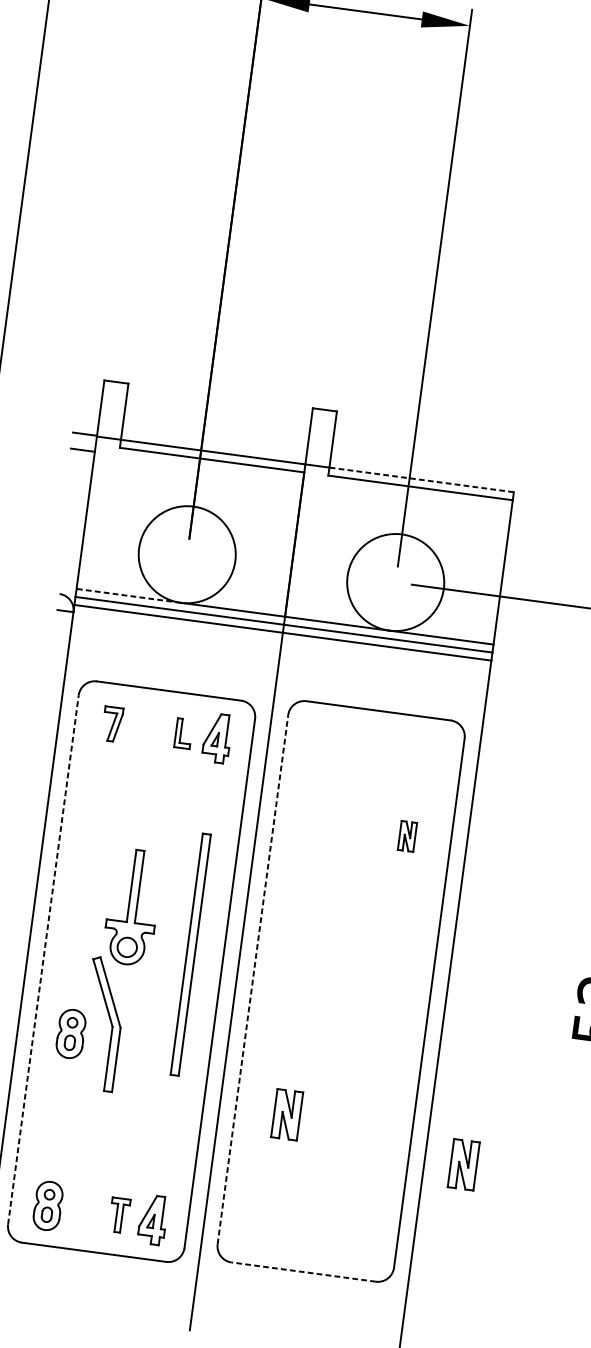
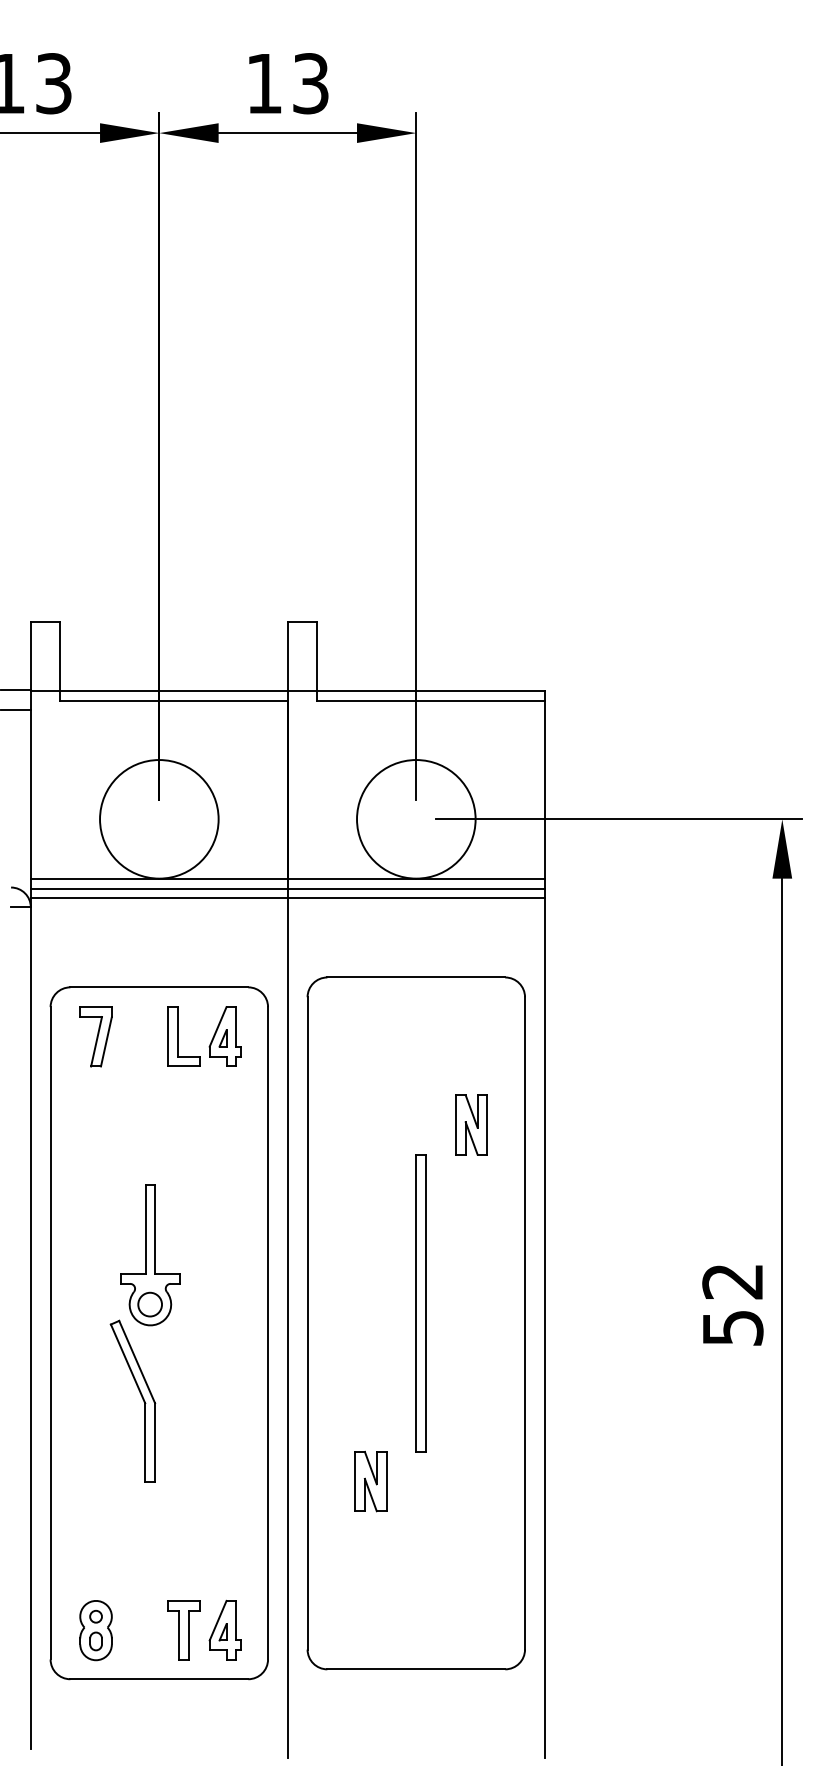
line: (421, 479) -> (431, 690), dashed -> solid
line: (128, 595) -> (94, 878), dashed -> solid
part: (111, 723) -> (95, 1036), size x1.43
part: (183, 733) -> (183, 1036), size x1.67
part: (407, 836) -> (471, 1124), size x1.67
part: (190, 954) -> (420, 1303), moved
line: (43, 959) -> (50, 1332), dashed -> solid
line: (252, 978) -> (307, 1322), dashed -> solid
part: (70, 1033) -> (95, 1418), removed
part: (463, 1164) -> (592, 1513), removed
part: (119, 1215) -> (183, 1630), size x1.43
line: (303, 1272) -> (416, 1669), dashed -> solid

